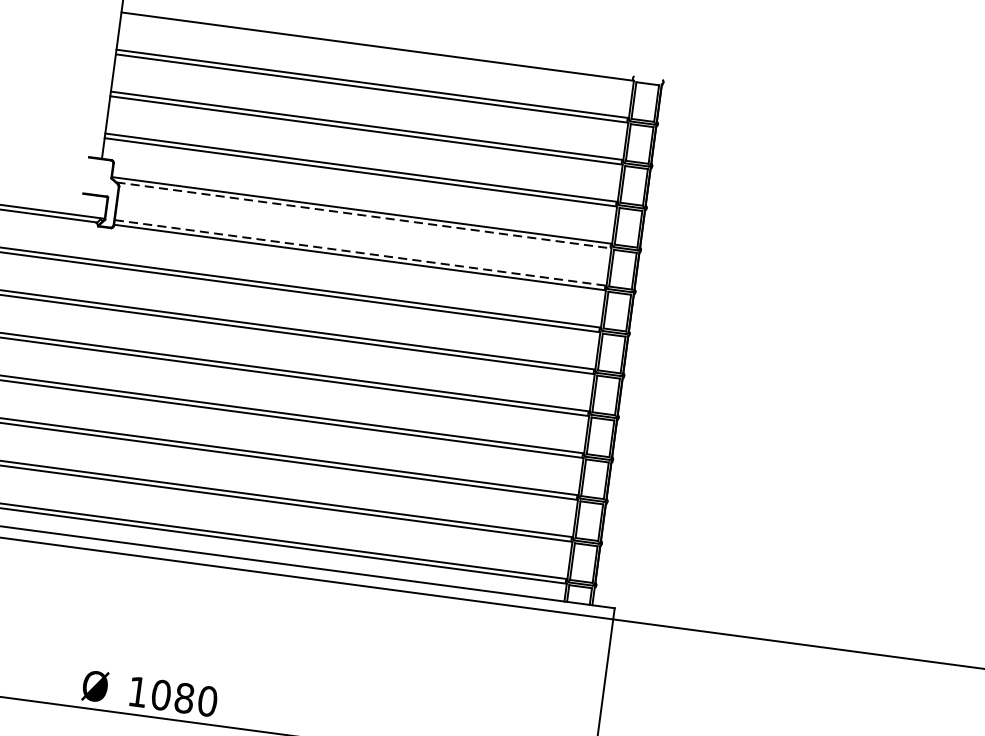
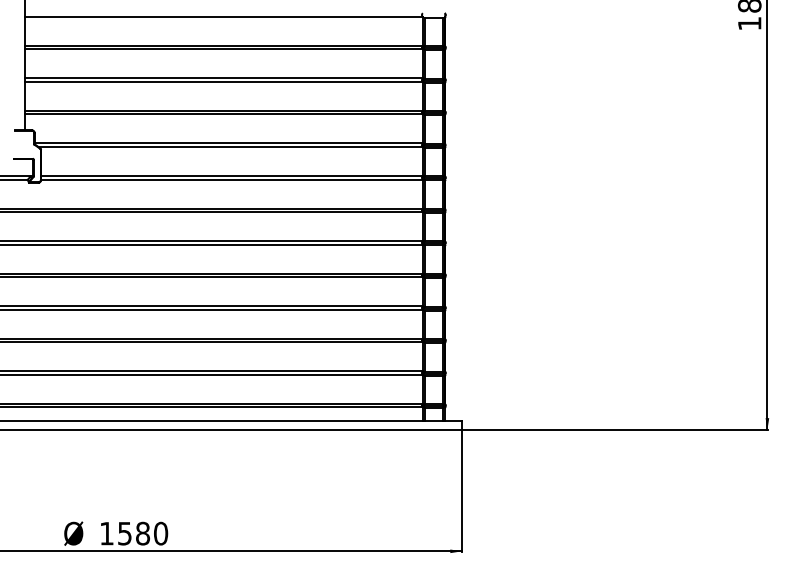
line: (364, 216) -> (231, 147), dashed -> solid
line: (361, 252) -> (232, 175), dashed -> solid
text: (160, 694) -> (124, 533), 1080 -> 1580

